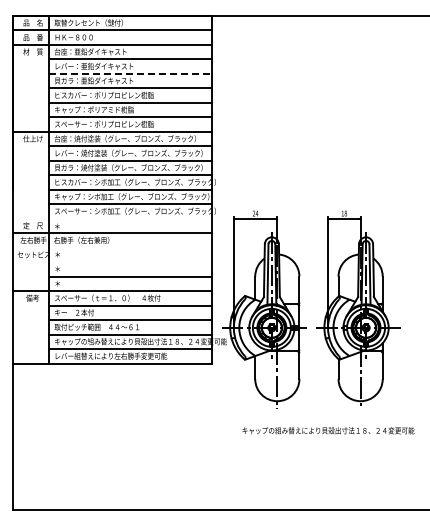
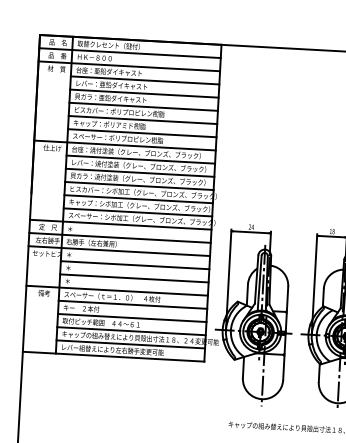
line: (130, 73) -> (144, 93), dashed -> solid
line: (112, 218) -> (120, 224), added
line: (112, 247) -> (119, 251), added
line: (130, 262) -> (135, 265), added

